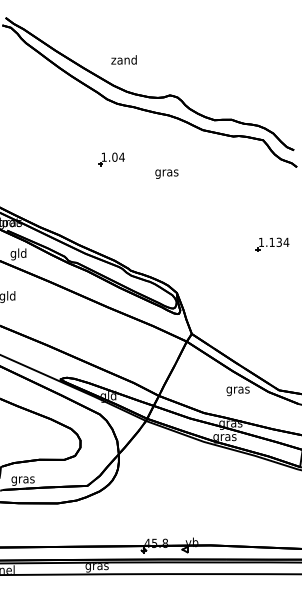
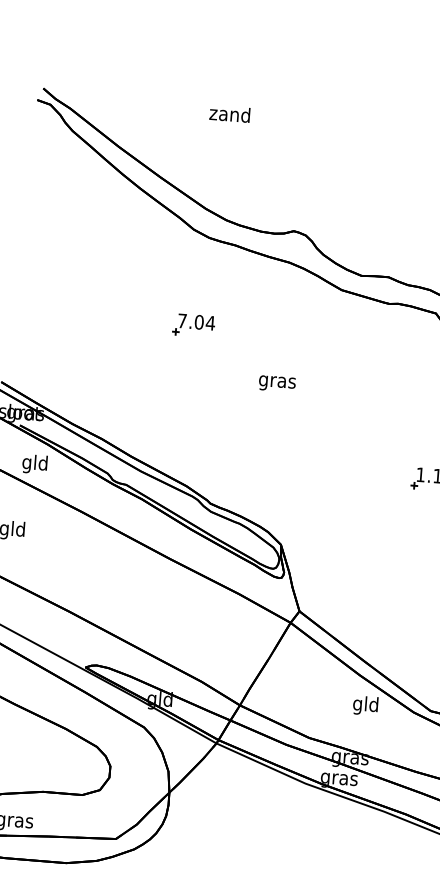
text: (123, 59) -> (229, 113), moved
text: (103, 156) -> (181, 319), 1.04 -> 7.04
text: (166, 173) -> (276, 382), moved
text: (237, 390) -> (364, 706), gras -> gld

